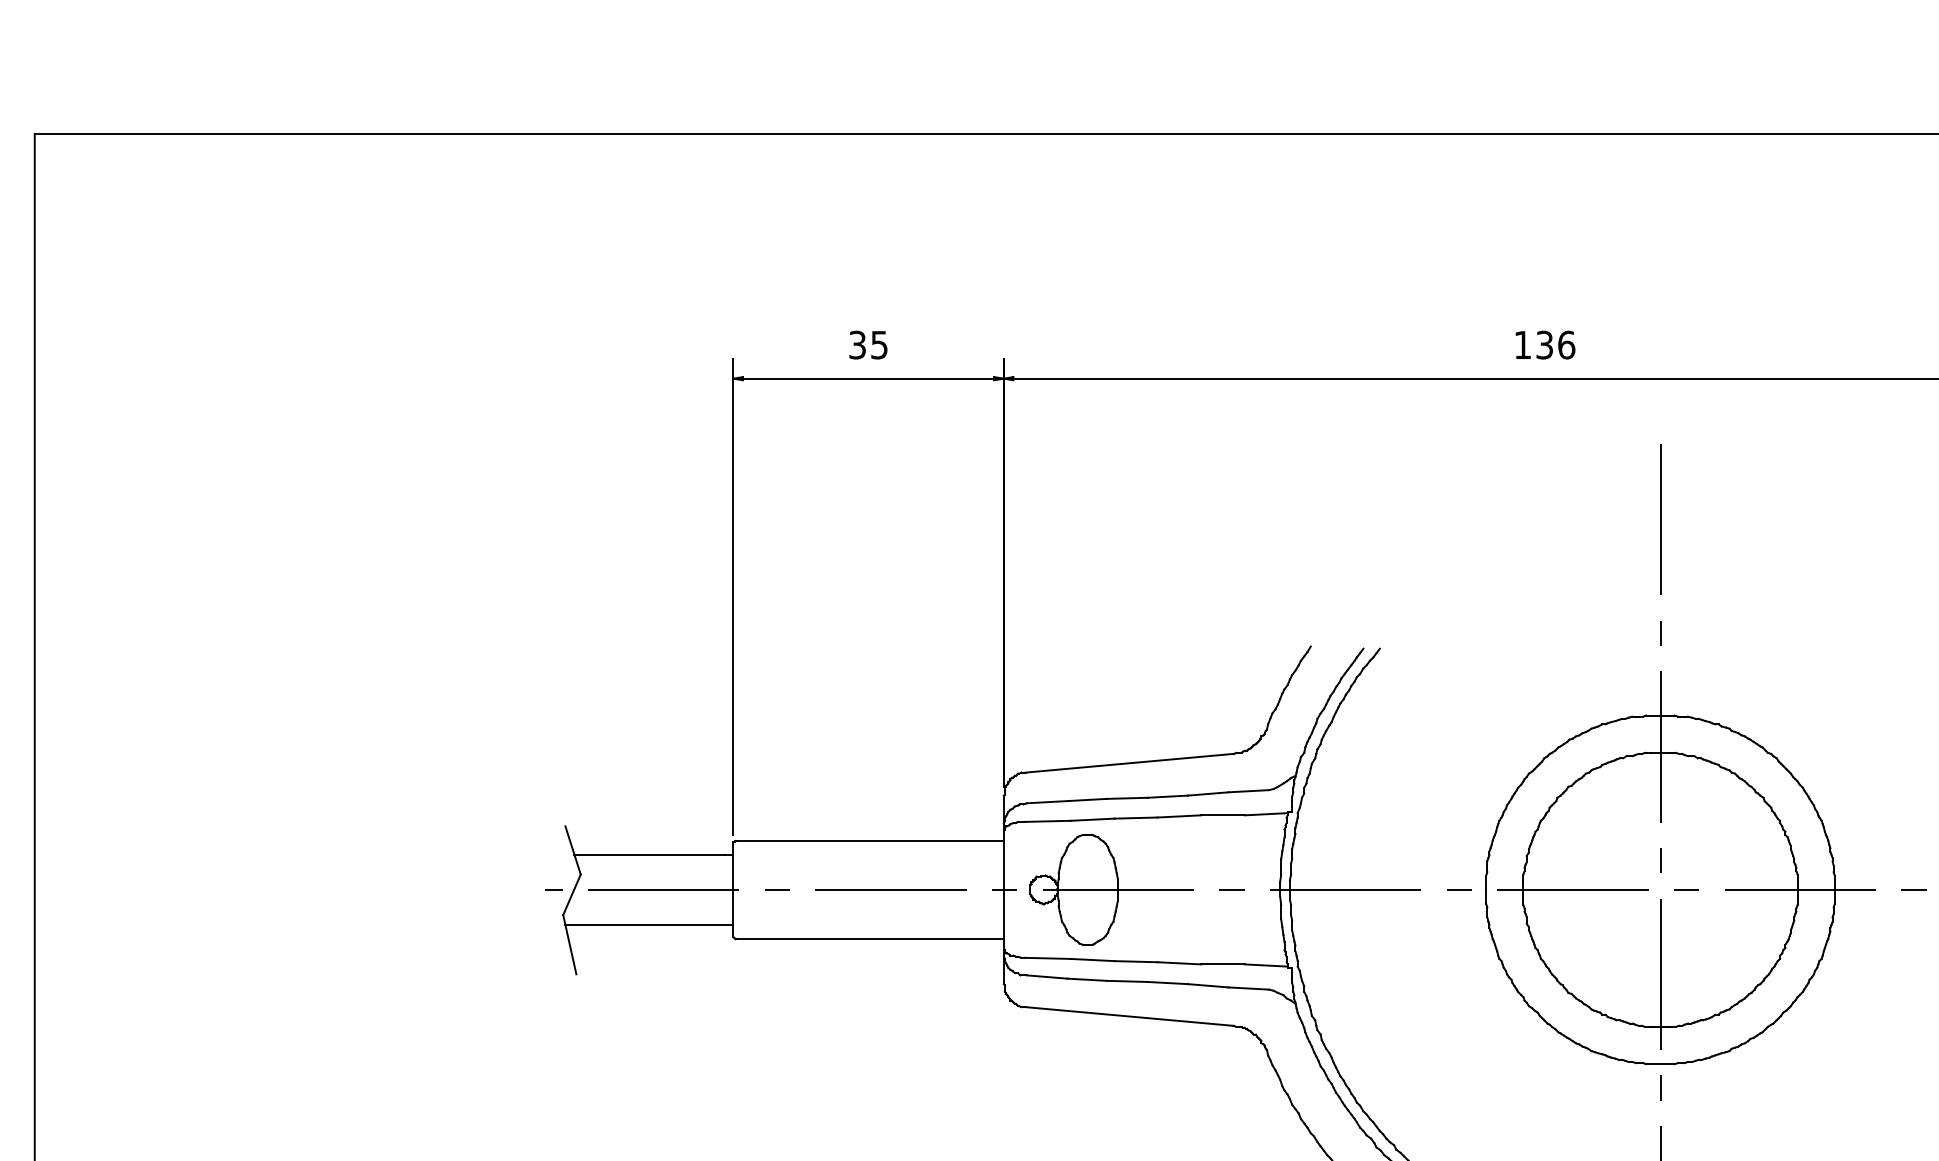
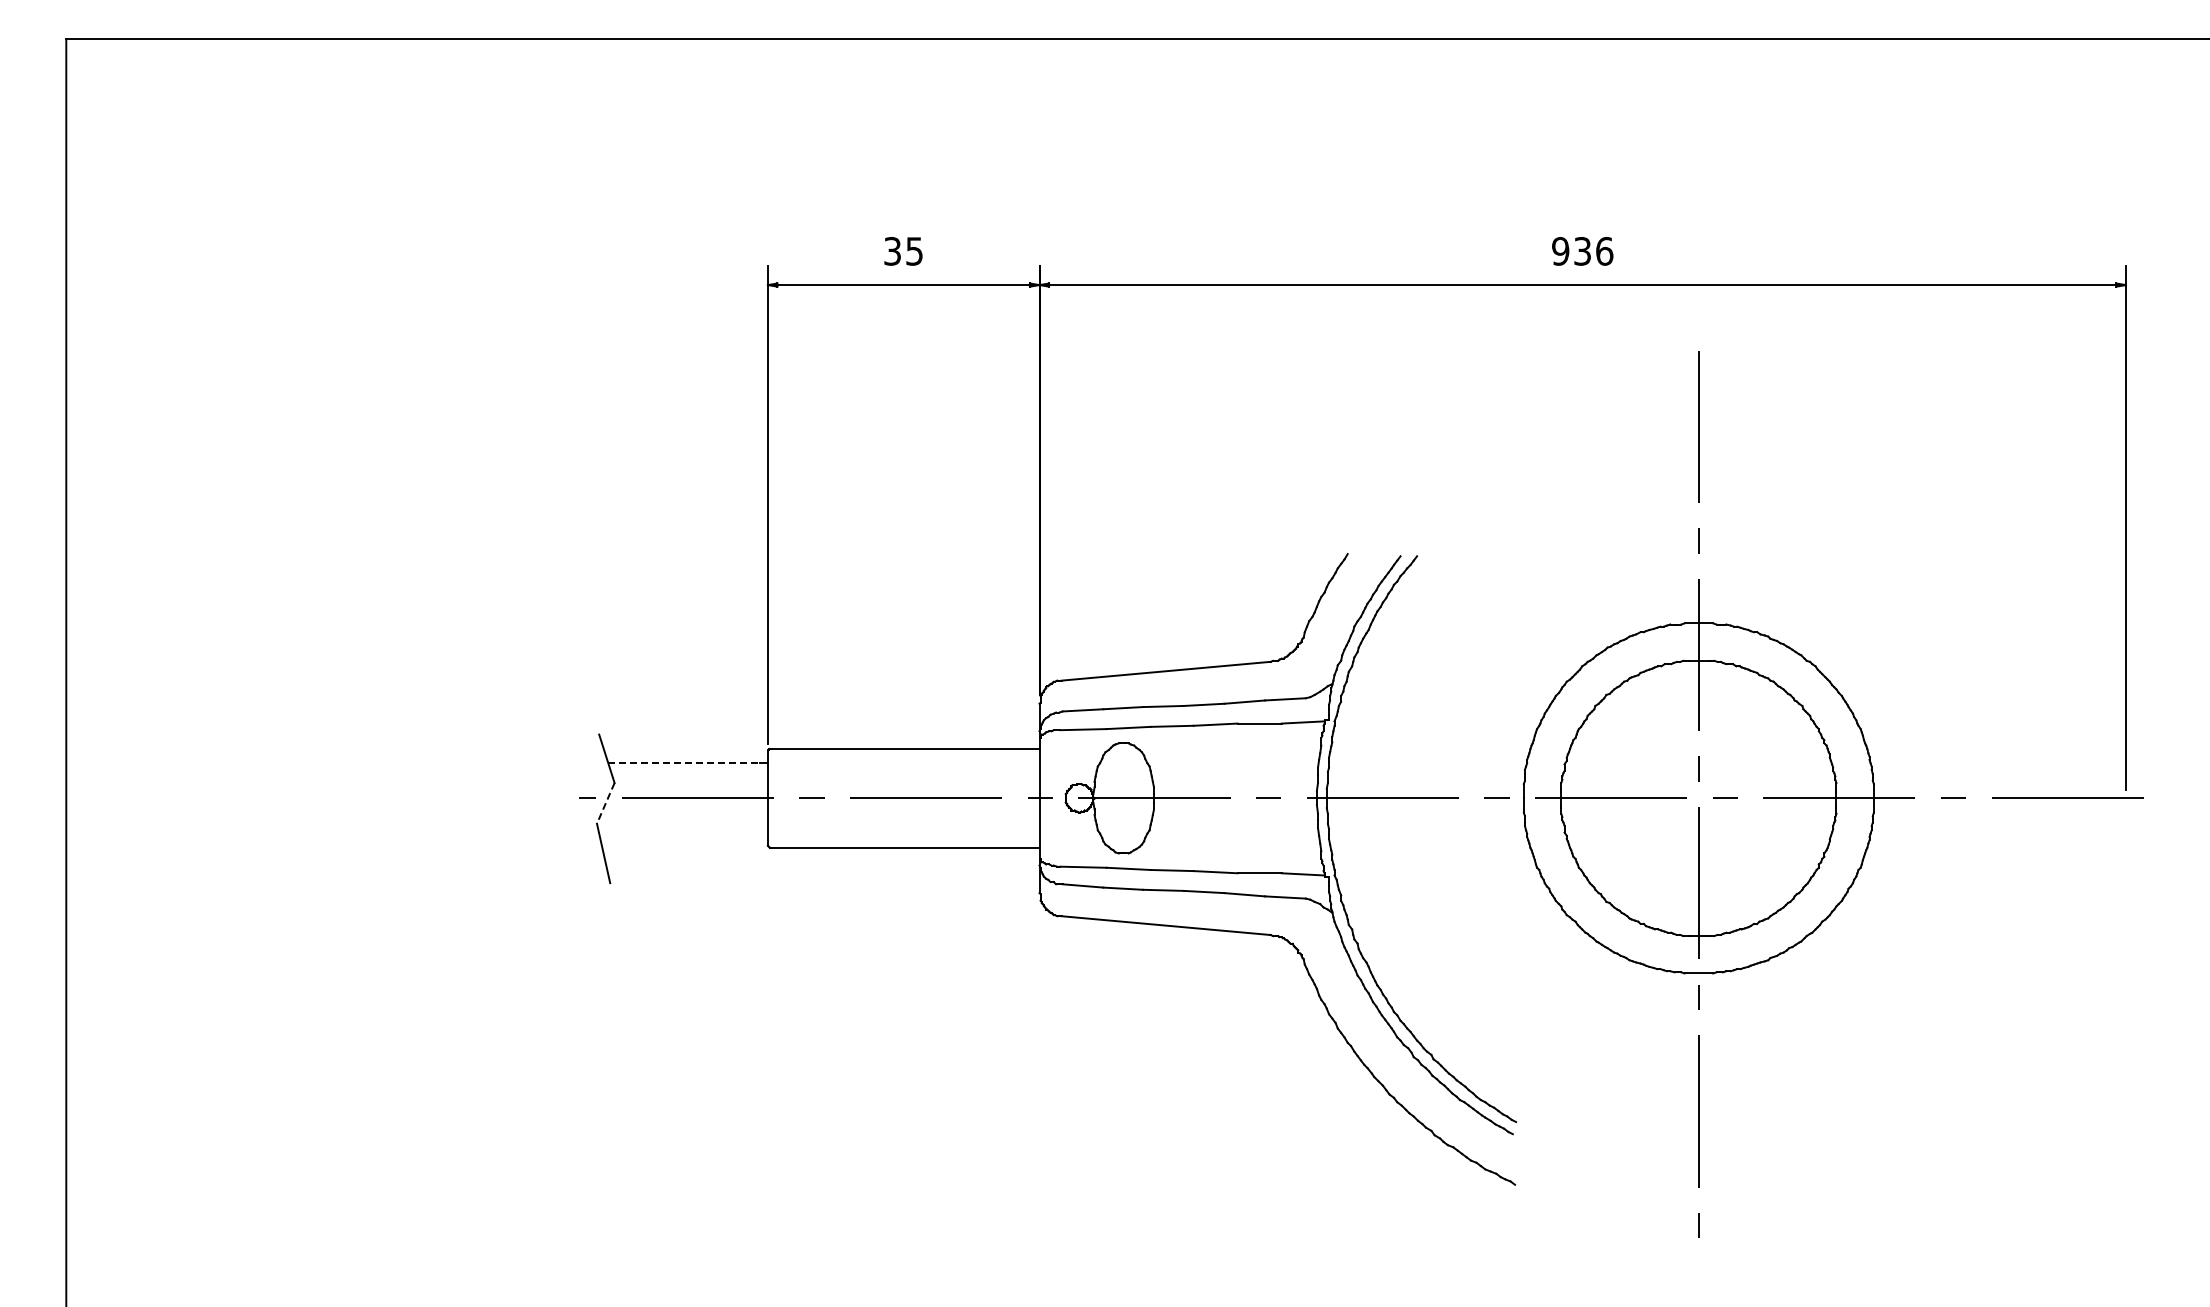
text: (1522, 345) -> (1560, 251), 136 -> 936
line: (649, 855) -> (683, 763), solid -> dashed
line: (571, 894) -> (605, 803), solid -> dashed
line: (649, 924) -> (683, 833), removed

